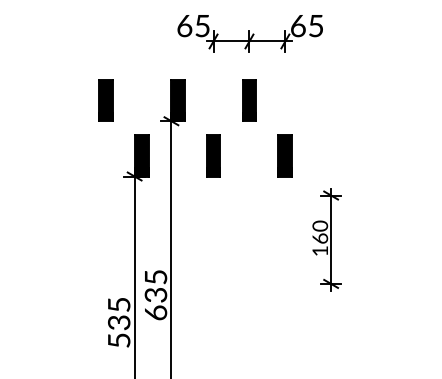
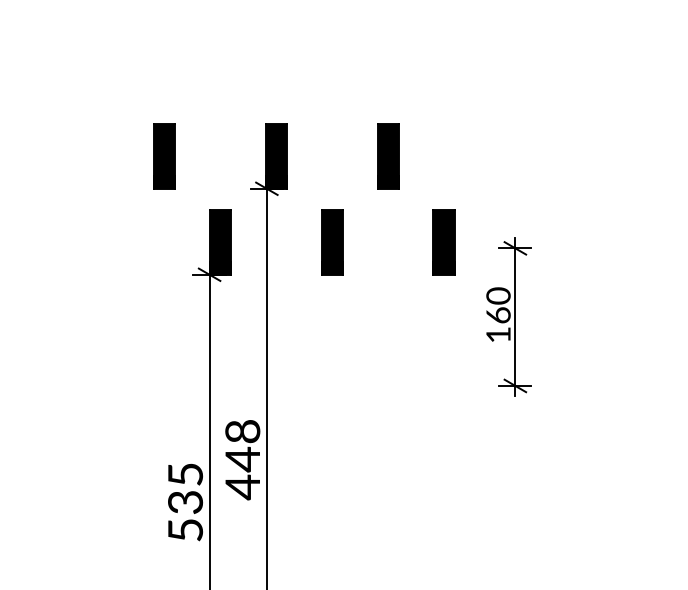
part: (249, 33) -> (388, 52), removed
part: (326, 239) -> (508, 316), moved
text: (155, 295) -> (242, 459), 635 -> 448

